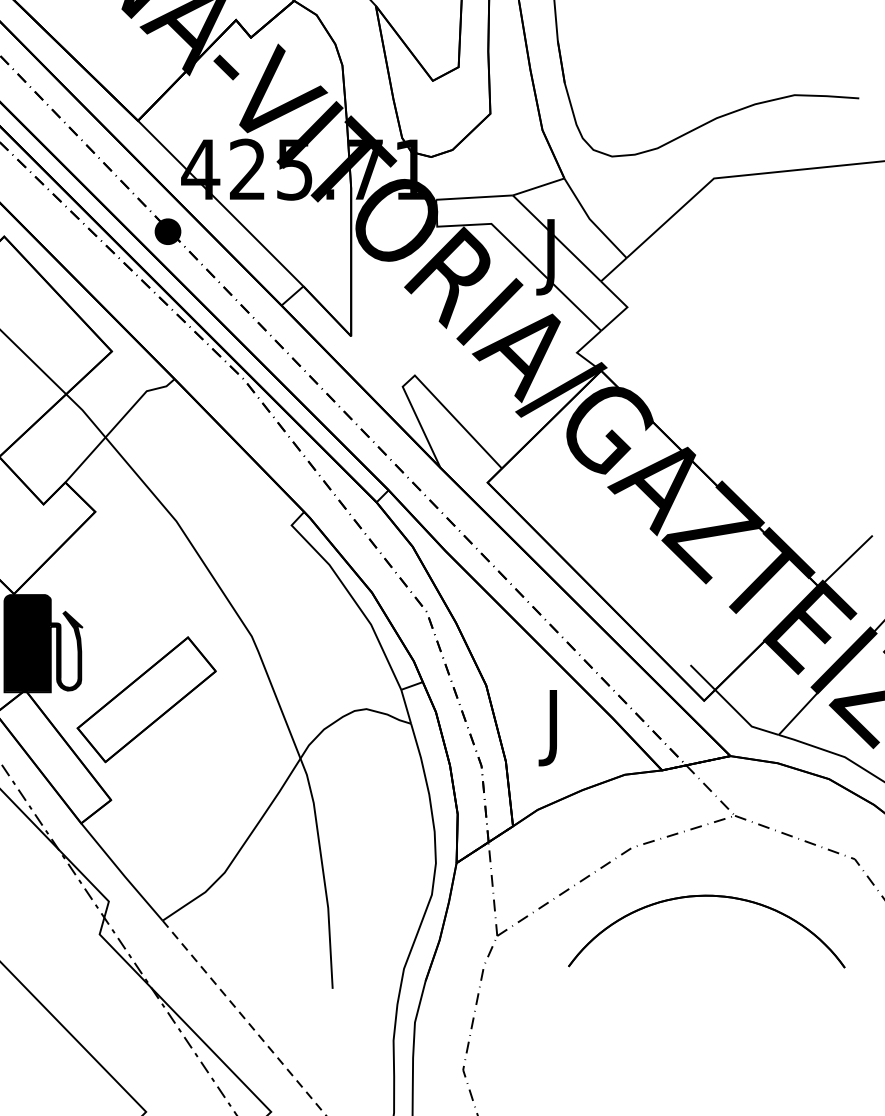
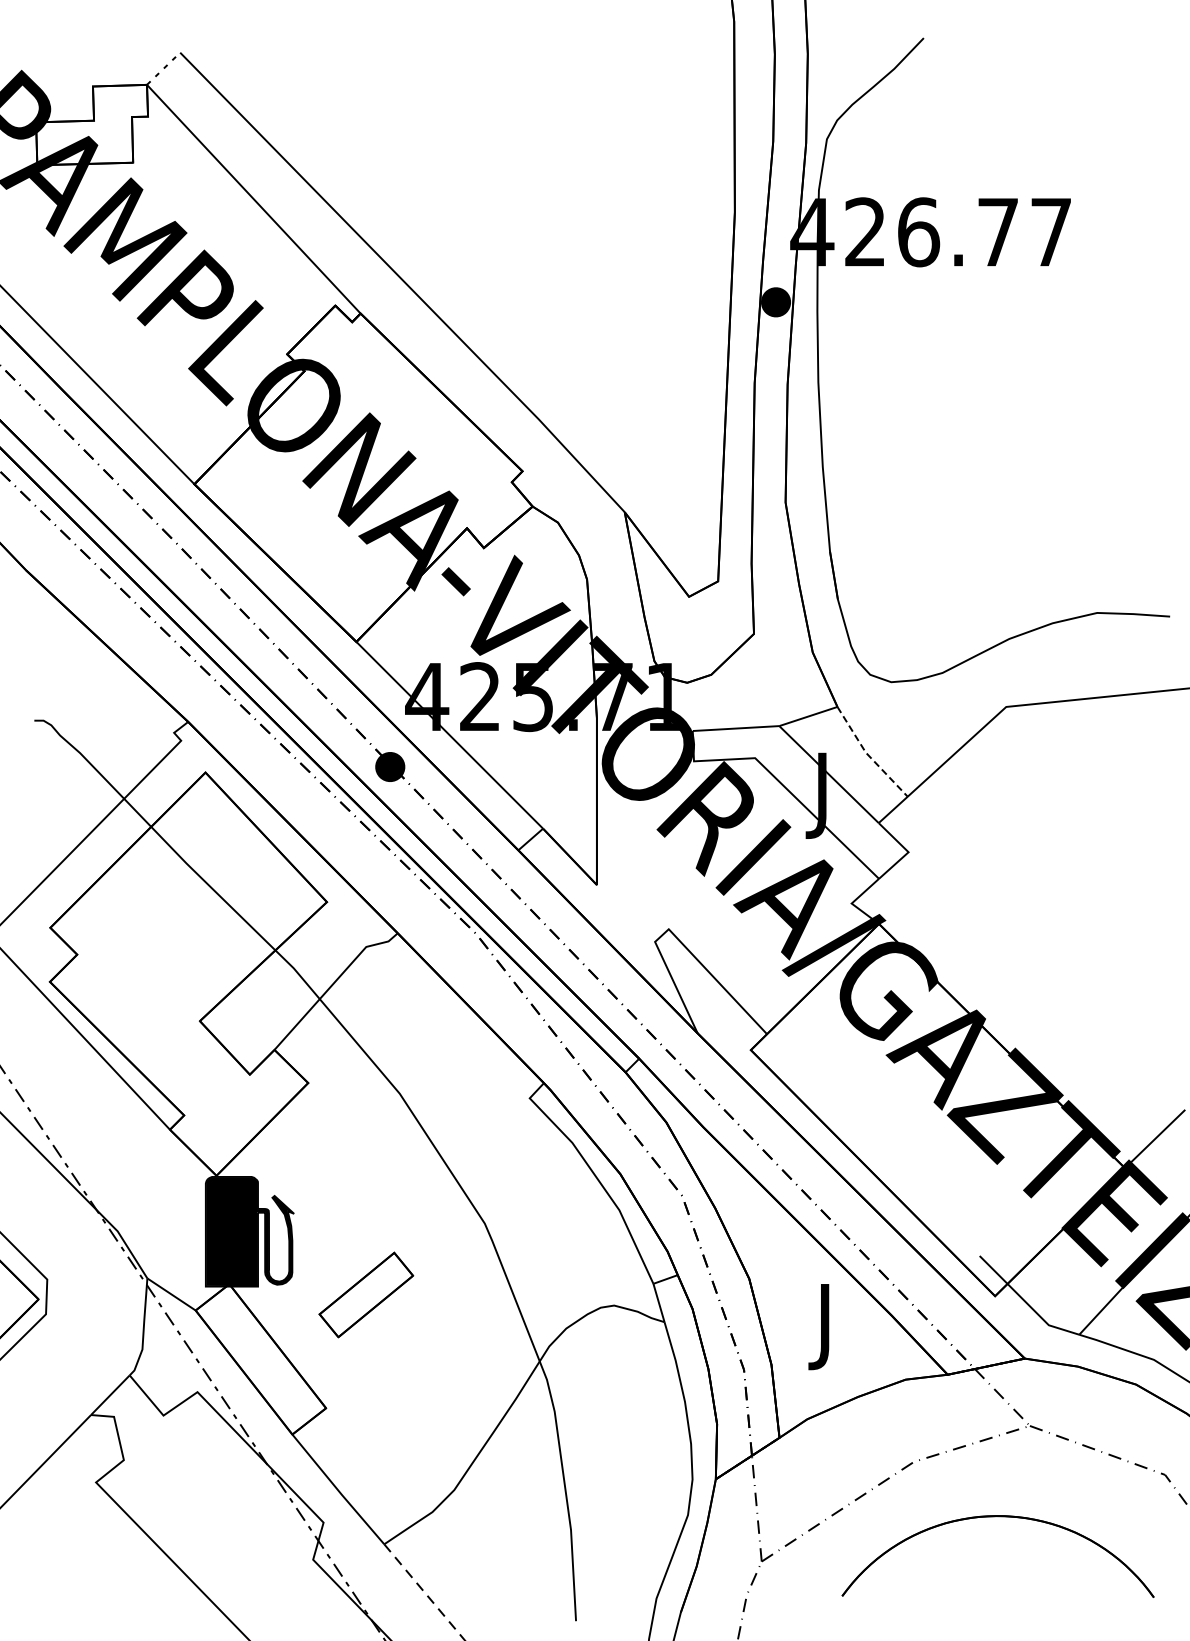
line: (591, 220) -> (867, 754), solid -> dashed
part: (146, 699) -> (366, 1294), size x0.6

